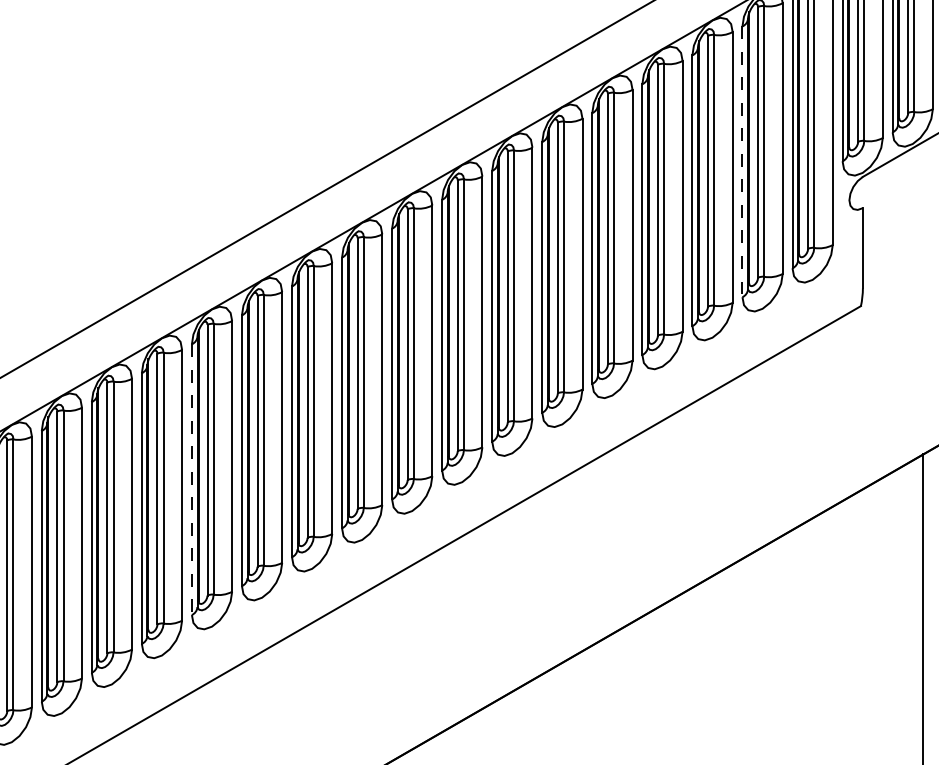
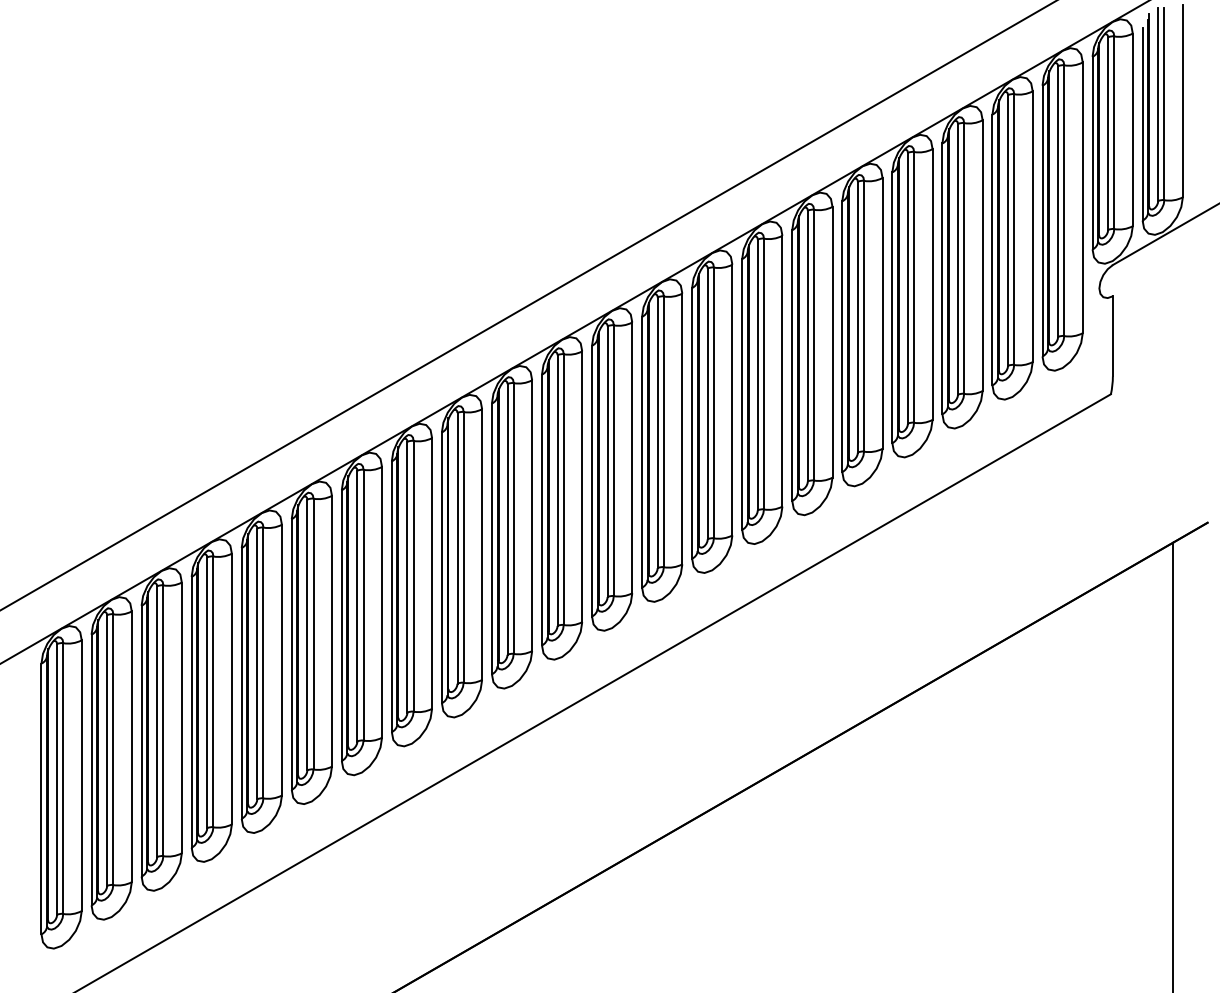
line: (742, 162) -> (992, 250), dashed -> solid
line: (191, 480) -> (441, 568), dashed -> solid

